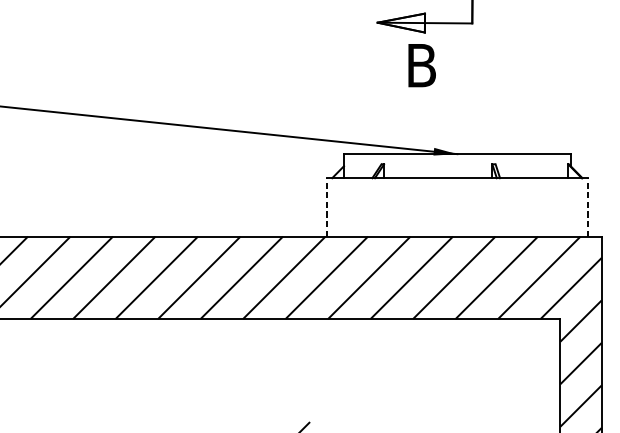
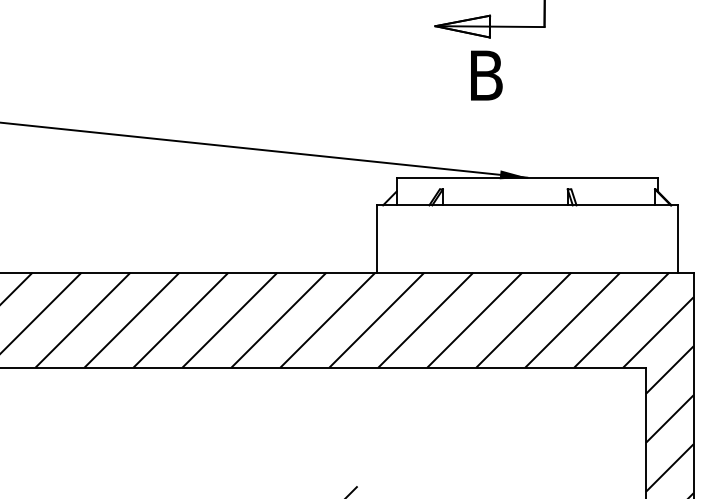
line: (326, 207) -> (376, 239), dashed -> solid
line: (587, 207) -> (677, 239), dashed -> solid

